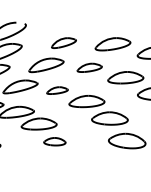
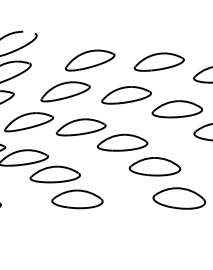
part: (64, 43) -> (90, 60), size x1.43
part: (89, 67) -> (126, 95), size x1.43
part: (57, 90) -> (80, 127), size x1.67
part: (54, 141) -> (77, 199), size x1.67

